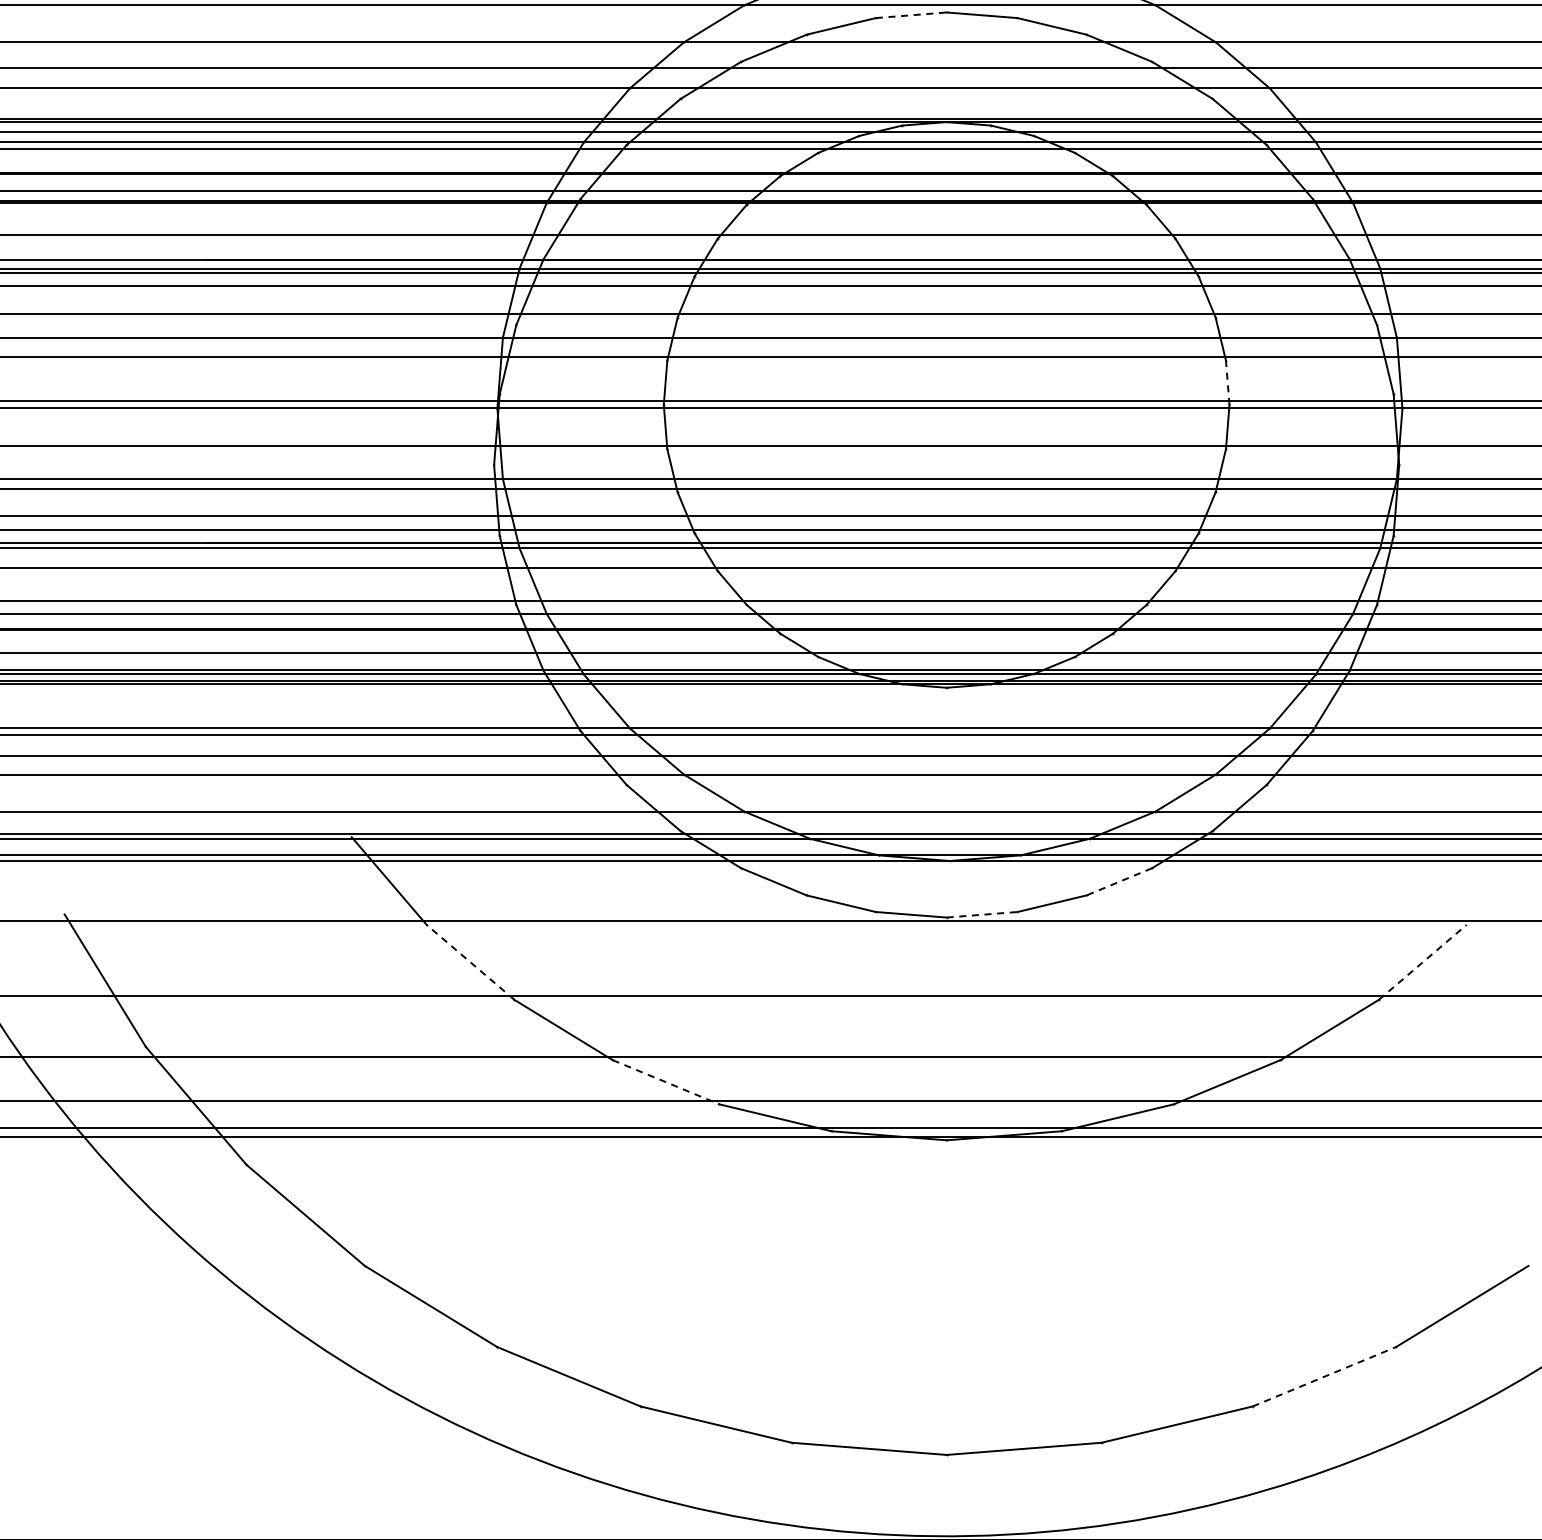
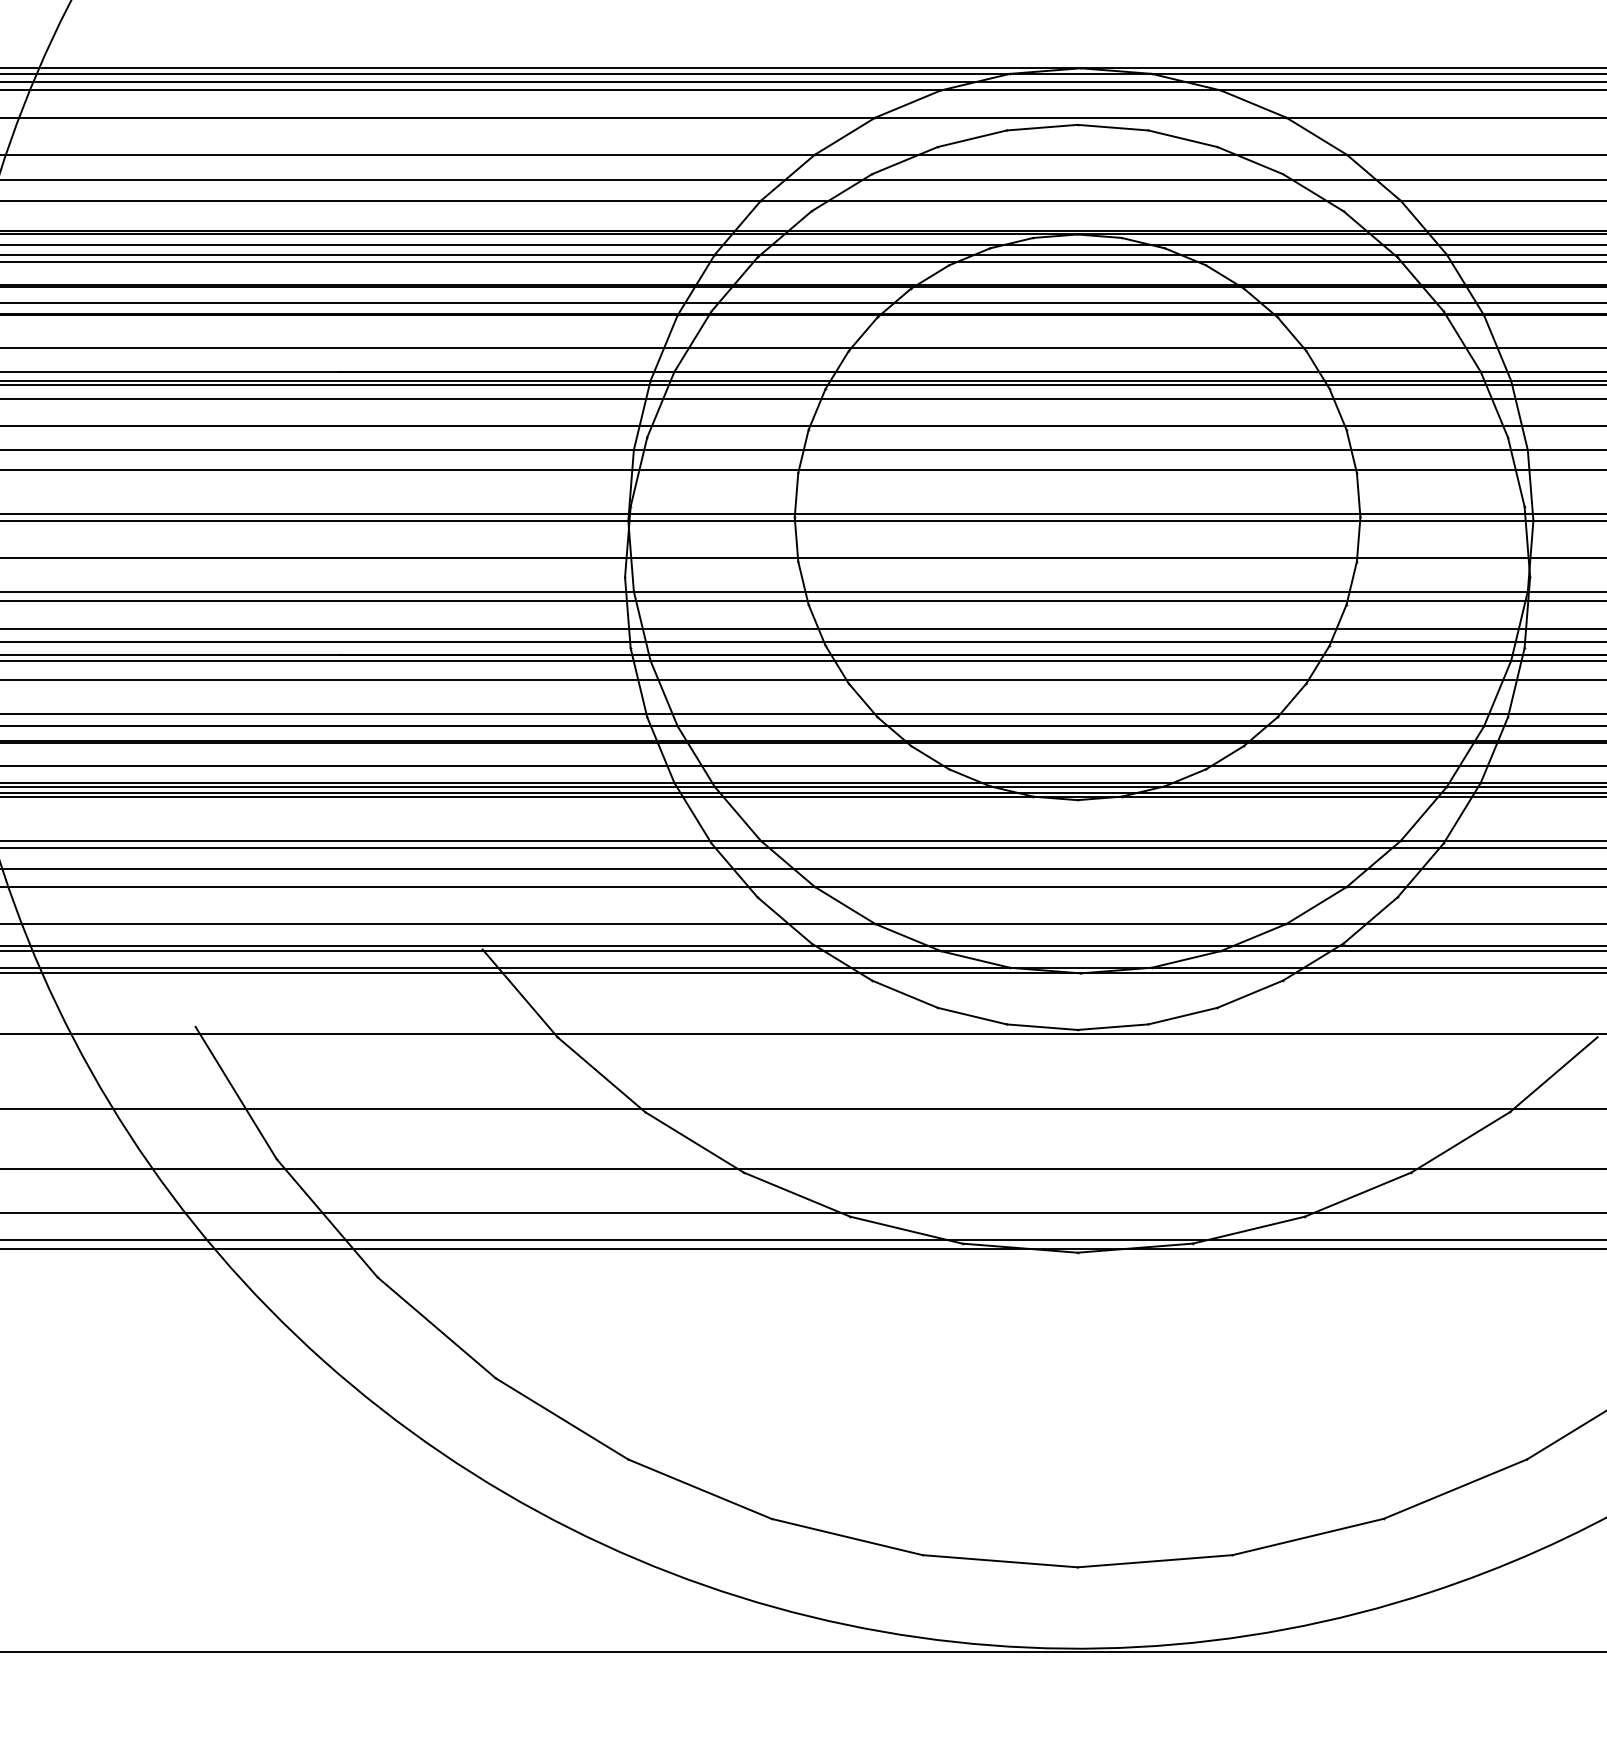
line: (911, 15) -> (1042, 127), dashed -> solid
line: (1227, 382) -> (1358, 494), dashed -> solid
line: (1118, 882) -> (1249, 994), dashed -> solid
line: (982, 915) -> (1113, 1027), dashed -> solid
line: (470, 962) -> (601, 1074), dashed -> solid
line: (1422, 962) -> (1553, 1074), dashed -> solid
line: (666, 1082) -> (797, 1194), dashed -> solid
line: (1324, 1377) -> (1455, 1489), dashed -> solid

